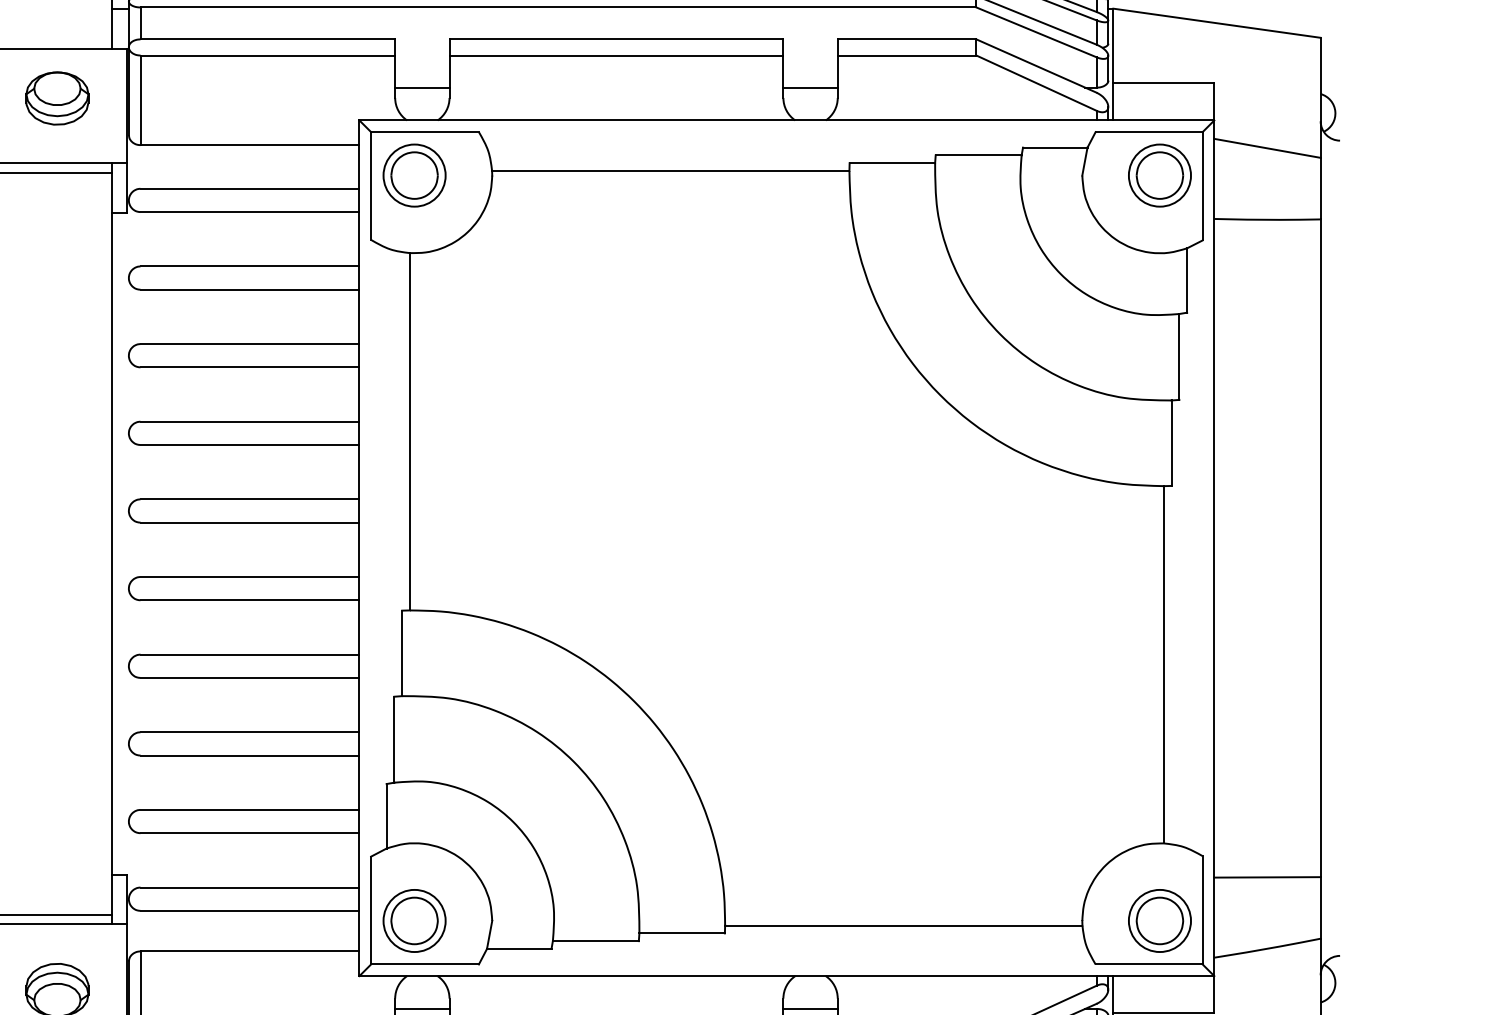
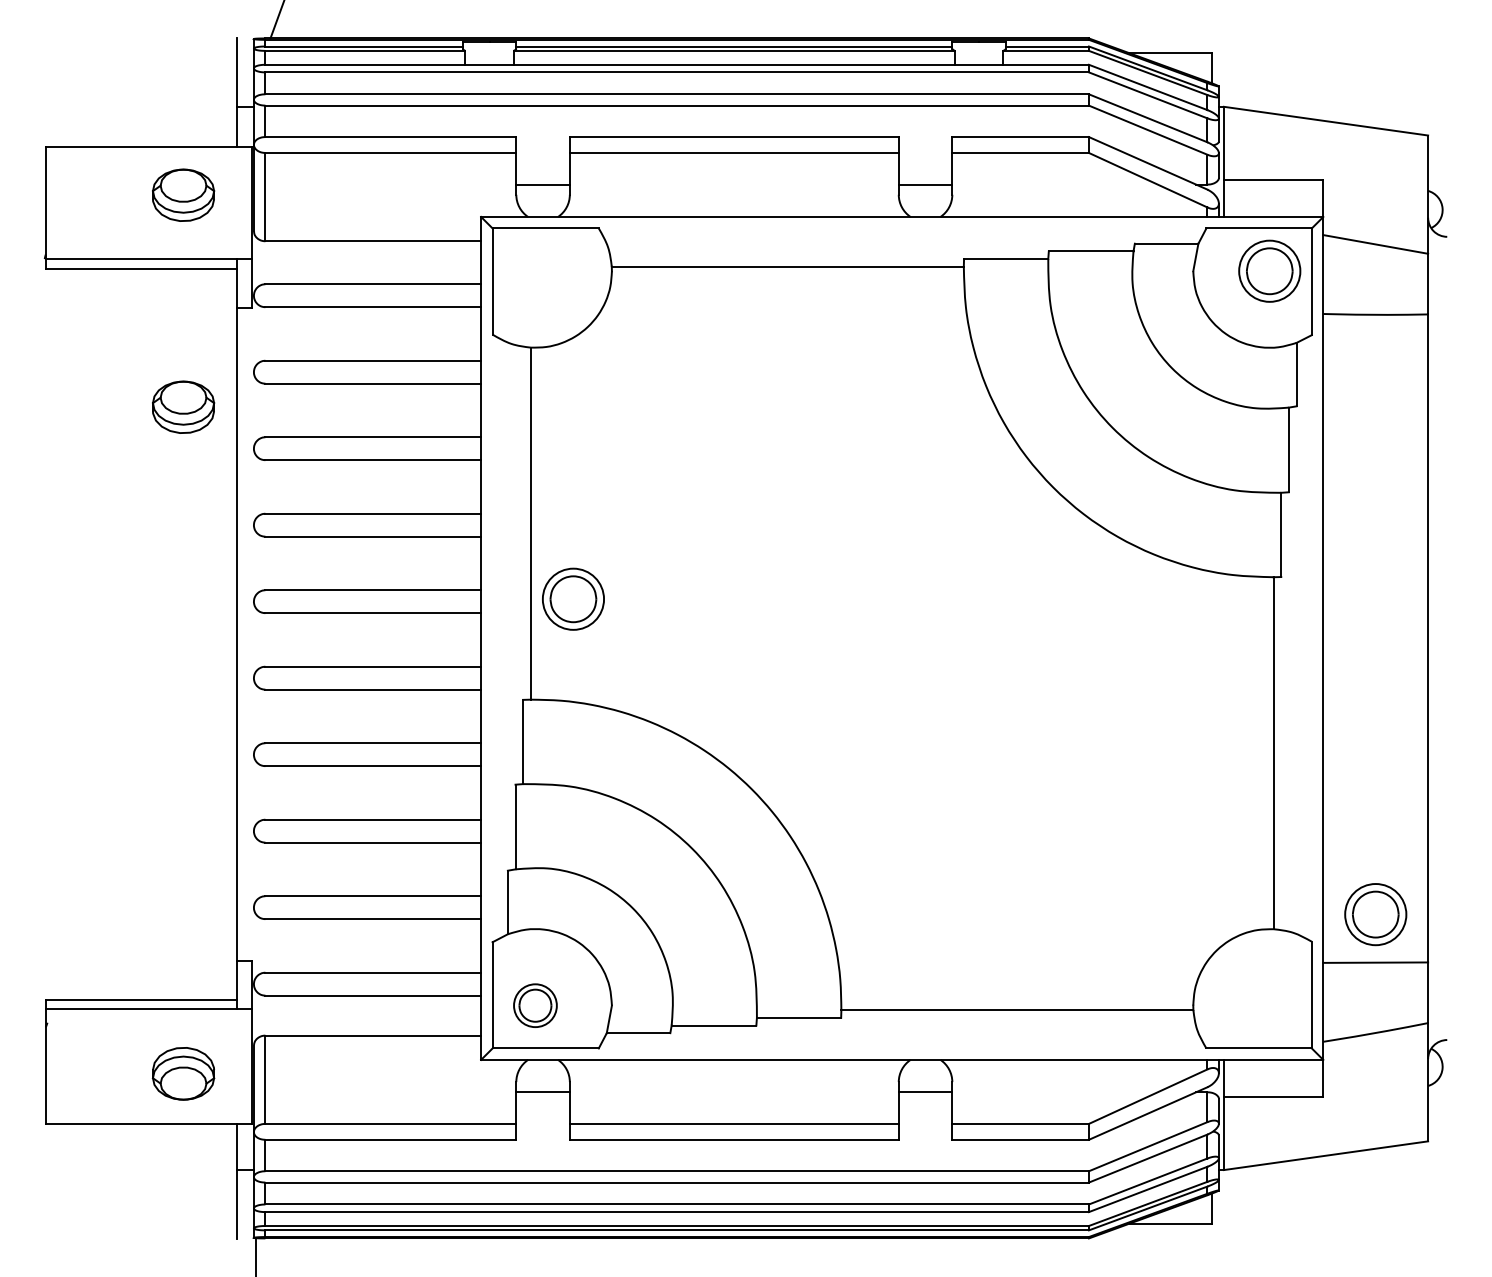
part: (414, 174) -> (573, 598), moved
part: (57, 312) -> (183, 406), added
part: (414, 920) -> (535, 1005), size x0.7
part: (1159, 920) -> (1375, 914), moved

